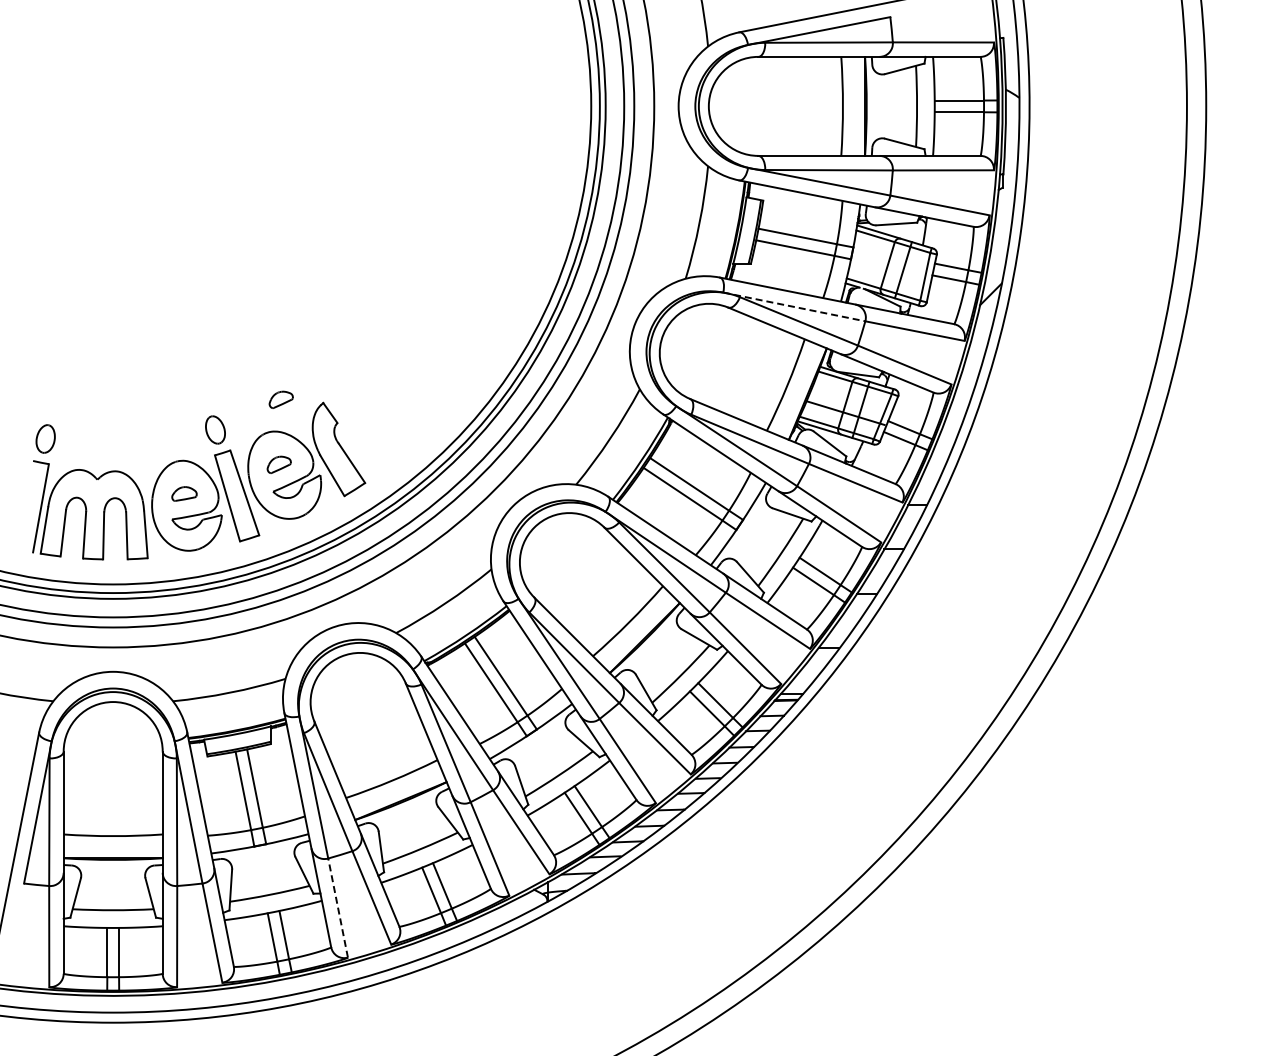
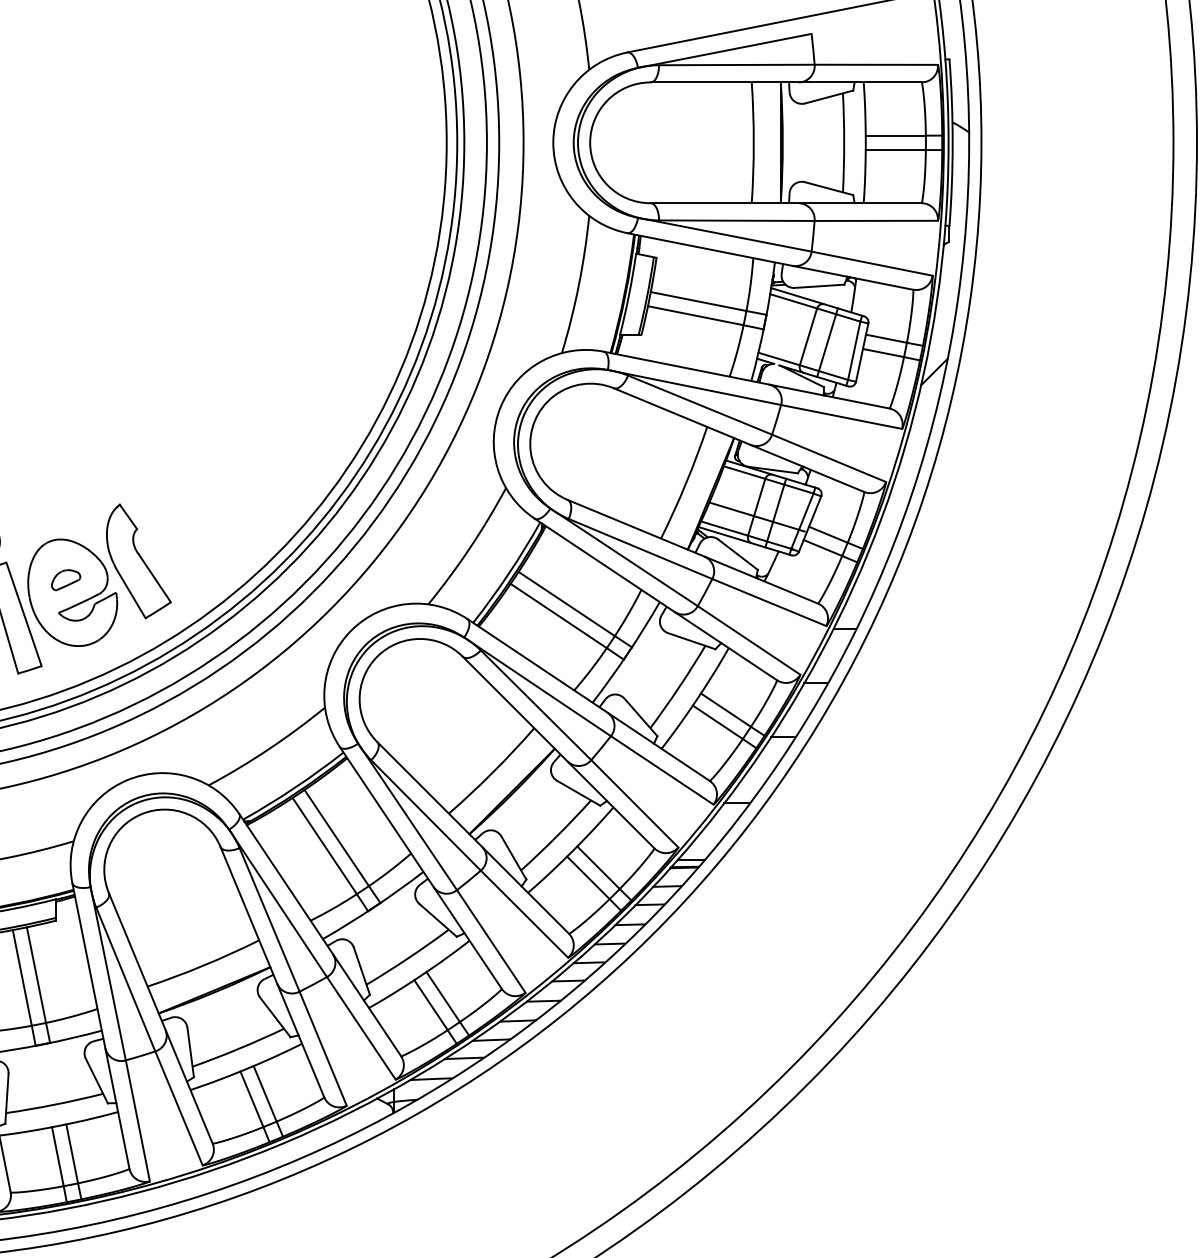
line: (794, 307) -> (694, 388), dashed -> solid
part: (280, 399) -> (67, 500), removed
line: (338, 908) -> (138, 1121), dashed -> solid

